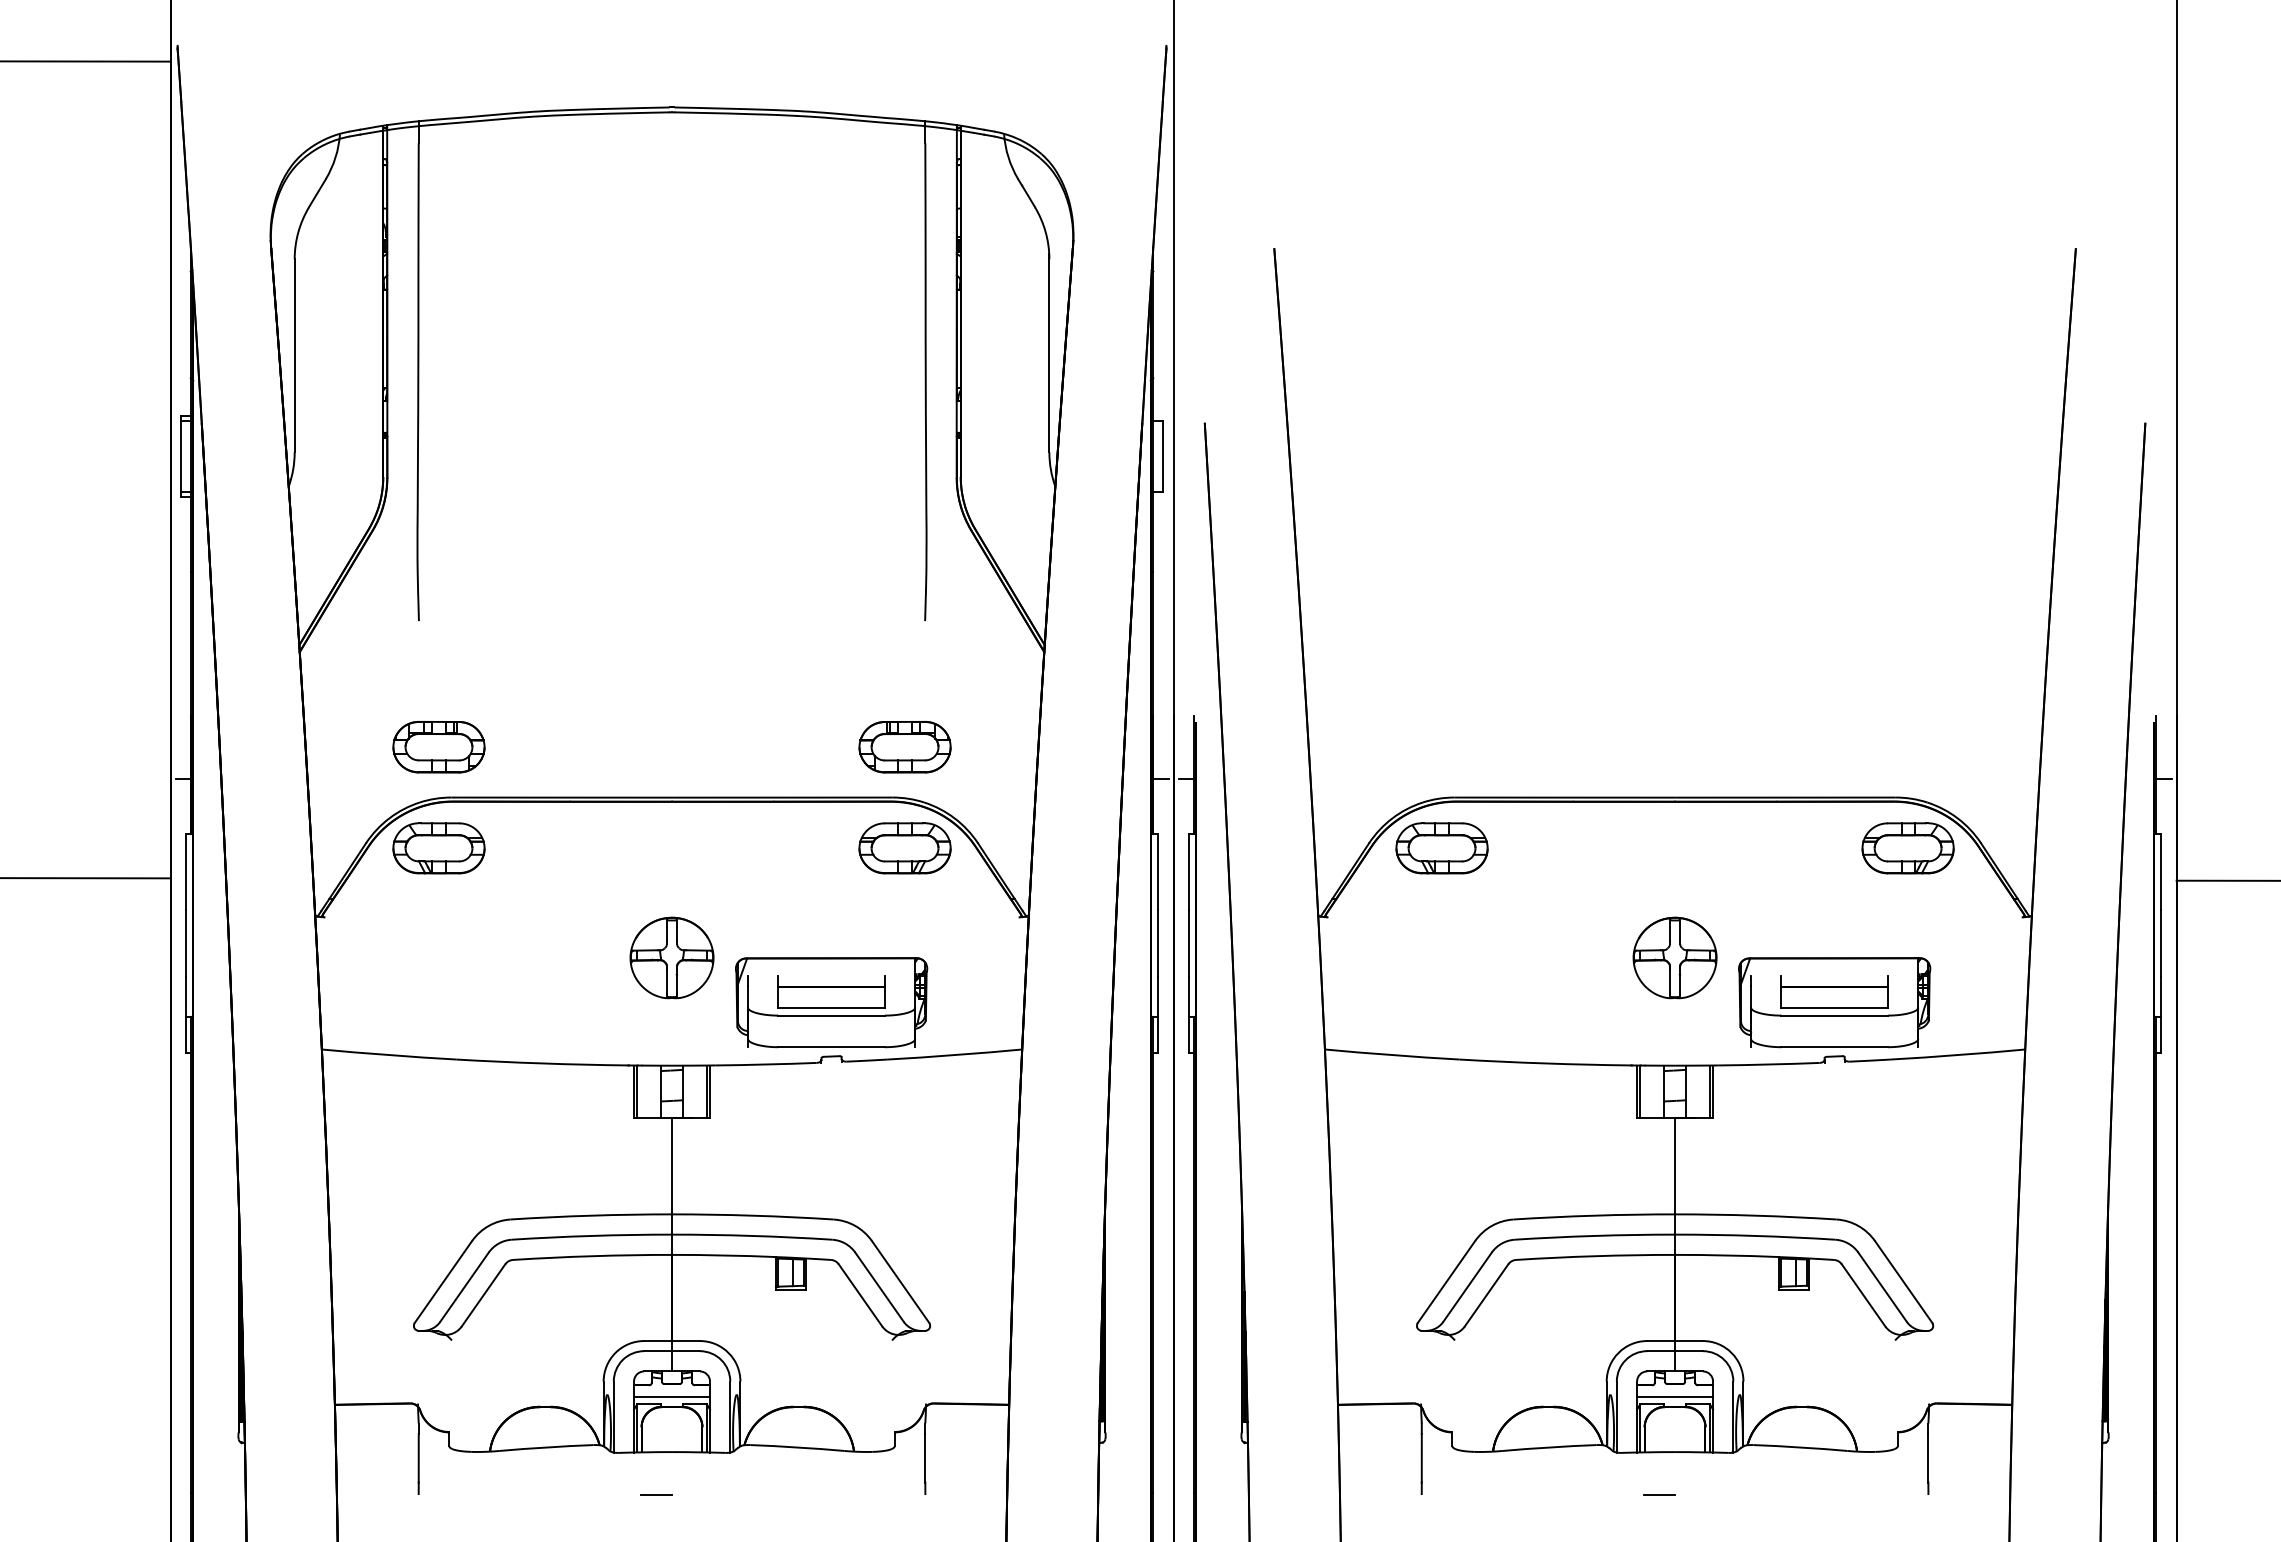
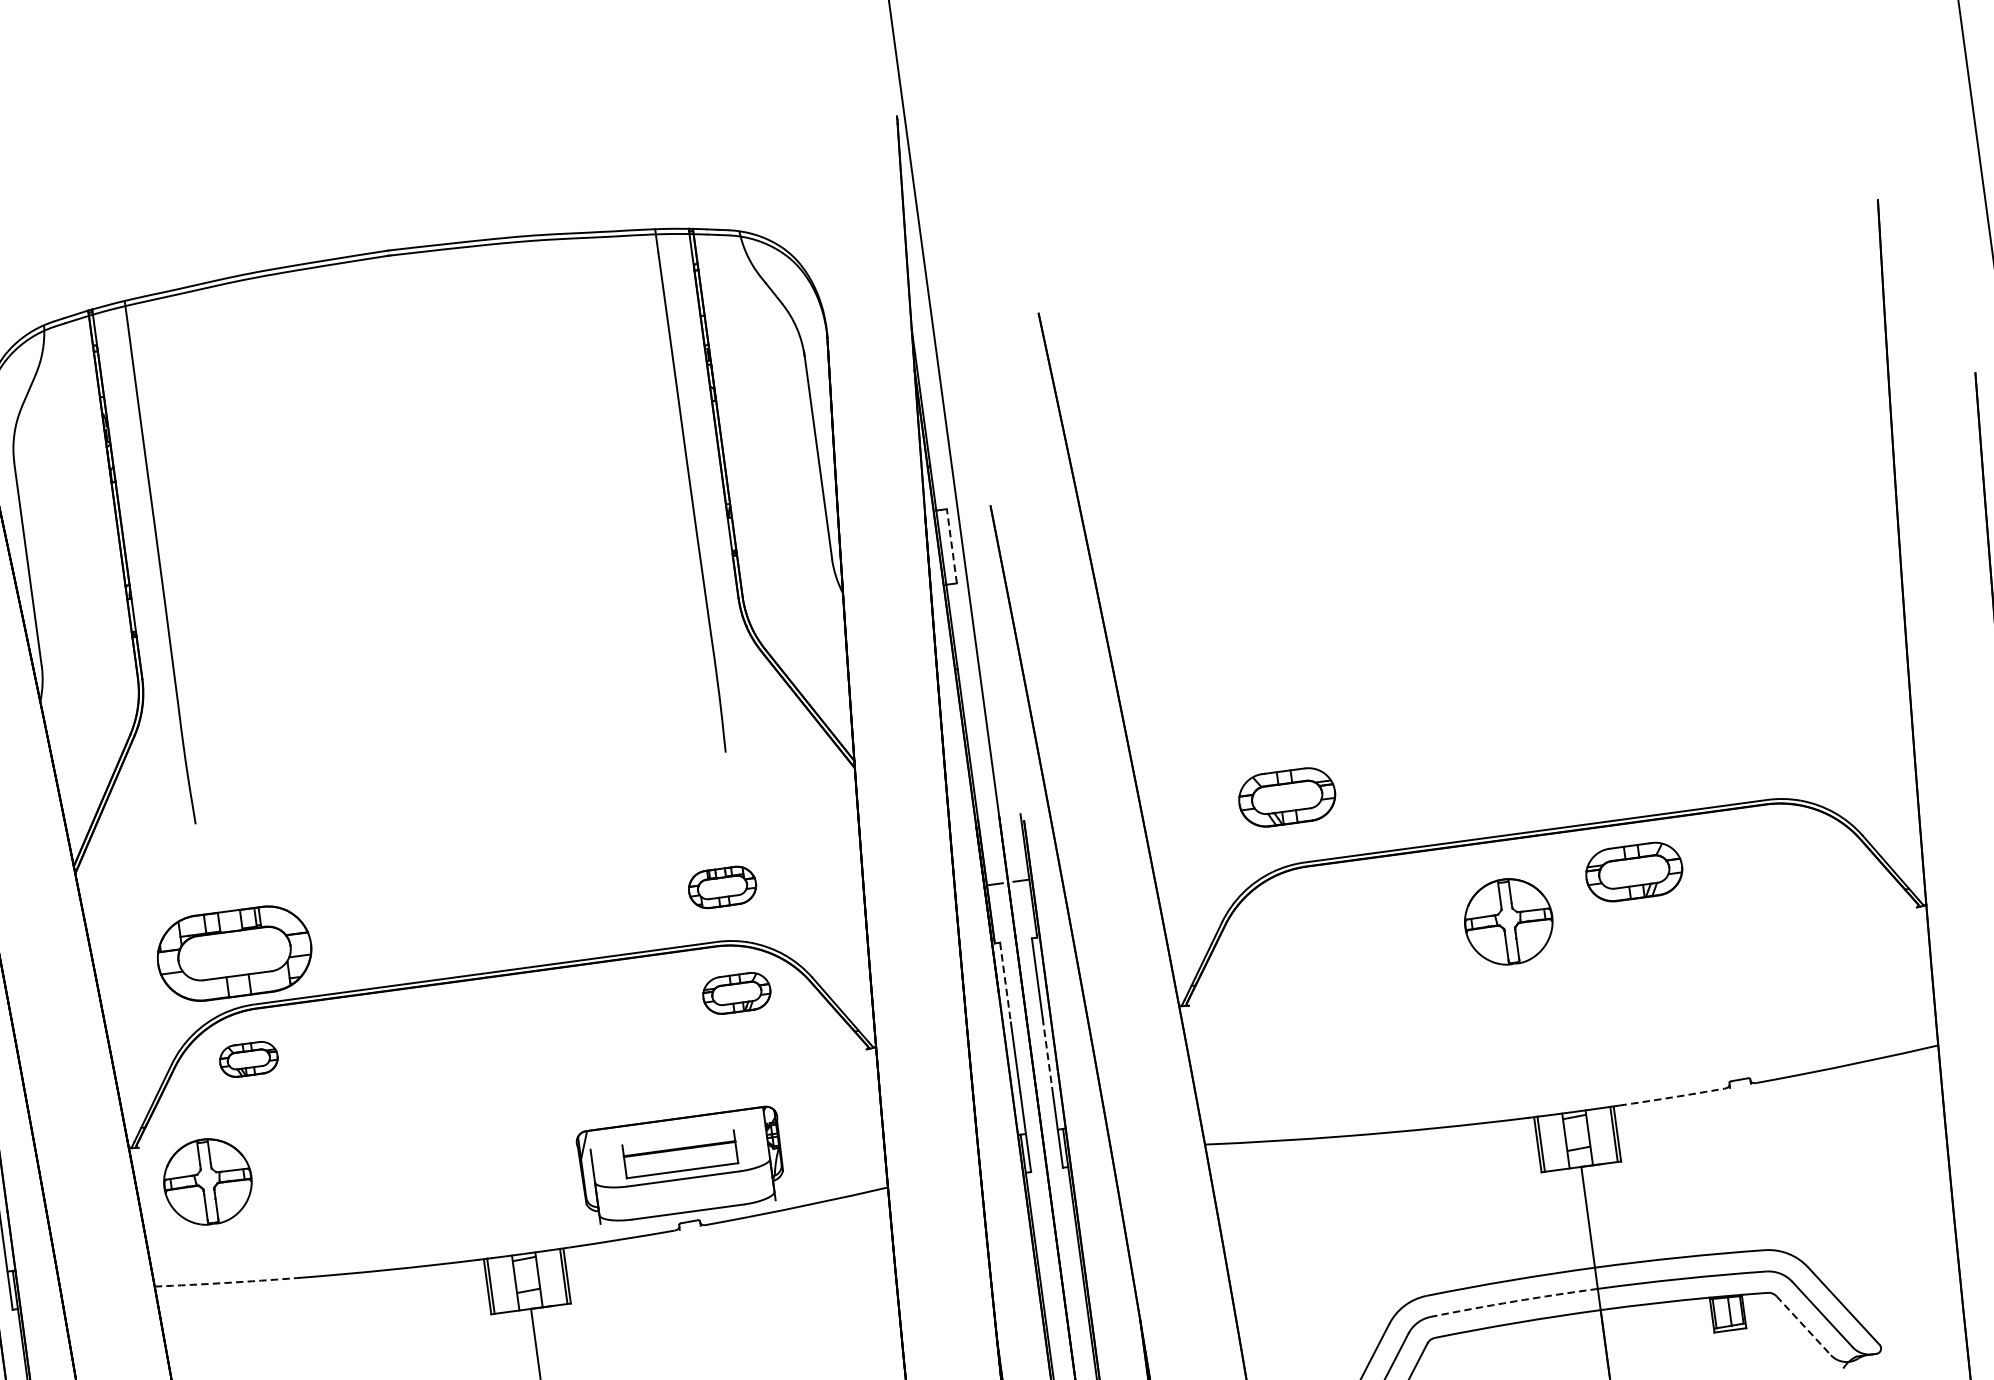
line: (1163, 455) -> (951, 545), solid -> dashed
part: (438, 746) -> (233, 952), size x1.6
part: (904, 746) -> (721, 886), size x0.7
part: (438, 848) -> (248, 1059), size x0.6
part: (904, 848) -> (736, 993), size x0.7
part: (1441, 848) -> (1286, 797), moved
part: (1907, 848) -> (1633, 872), moved
line: (1158, 872) -> (1005, 982), solid -> dashed
line: (1188, 944) -> (1047, 1053), solid -> dashed
part: (671, 957) -> (207, 1181), moved
part: (1674, 957) -> (1508, 921), moved
part: (1834, 1002) -> (1731, 1023), removed
arc: (389, 1055) -> (226, 1283), solid -> dashed
arc: (1769, 1064) -> (1672, 1097), solid -> dashed
arc: (1594, 1235) -> (1513, 1301), solid -> dashed
line: (1863, 1295) -> (1803, 1325), solid -> dashed

